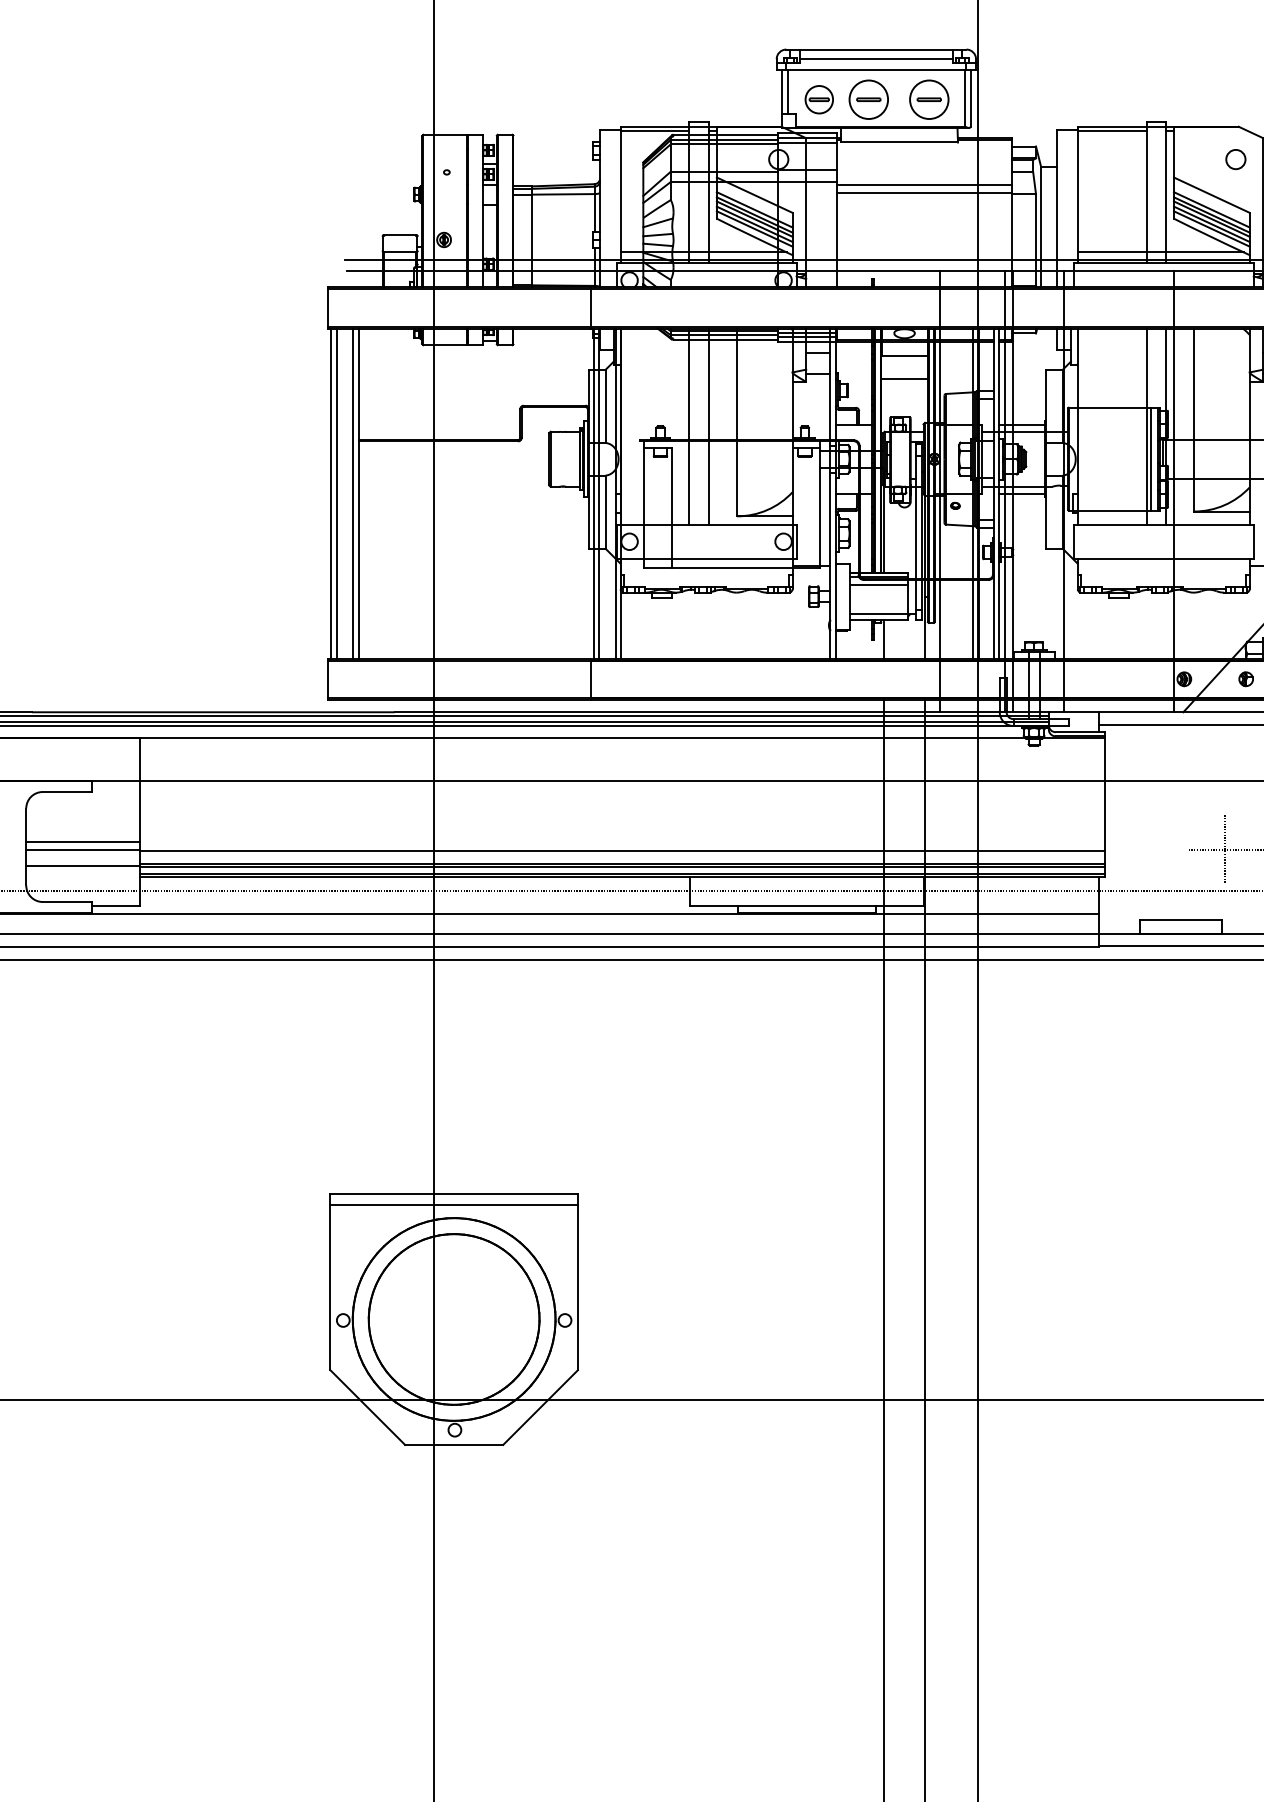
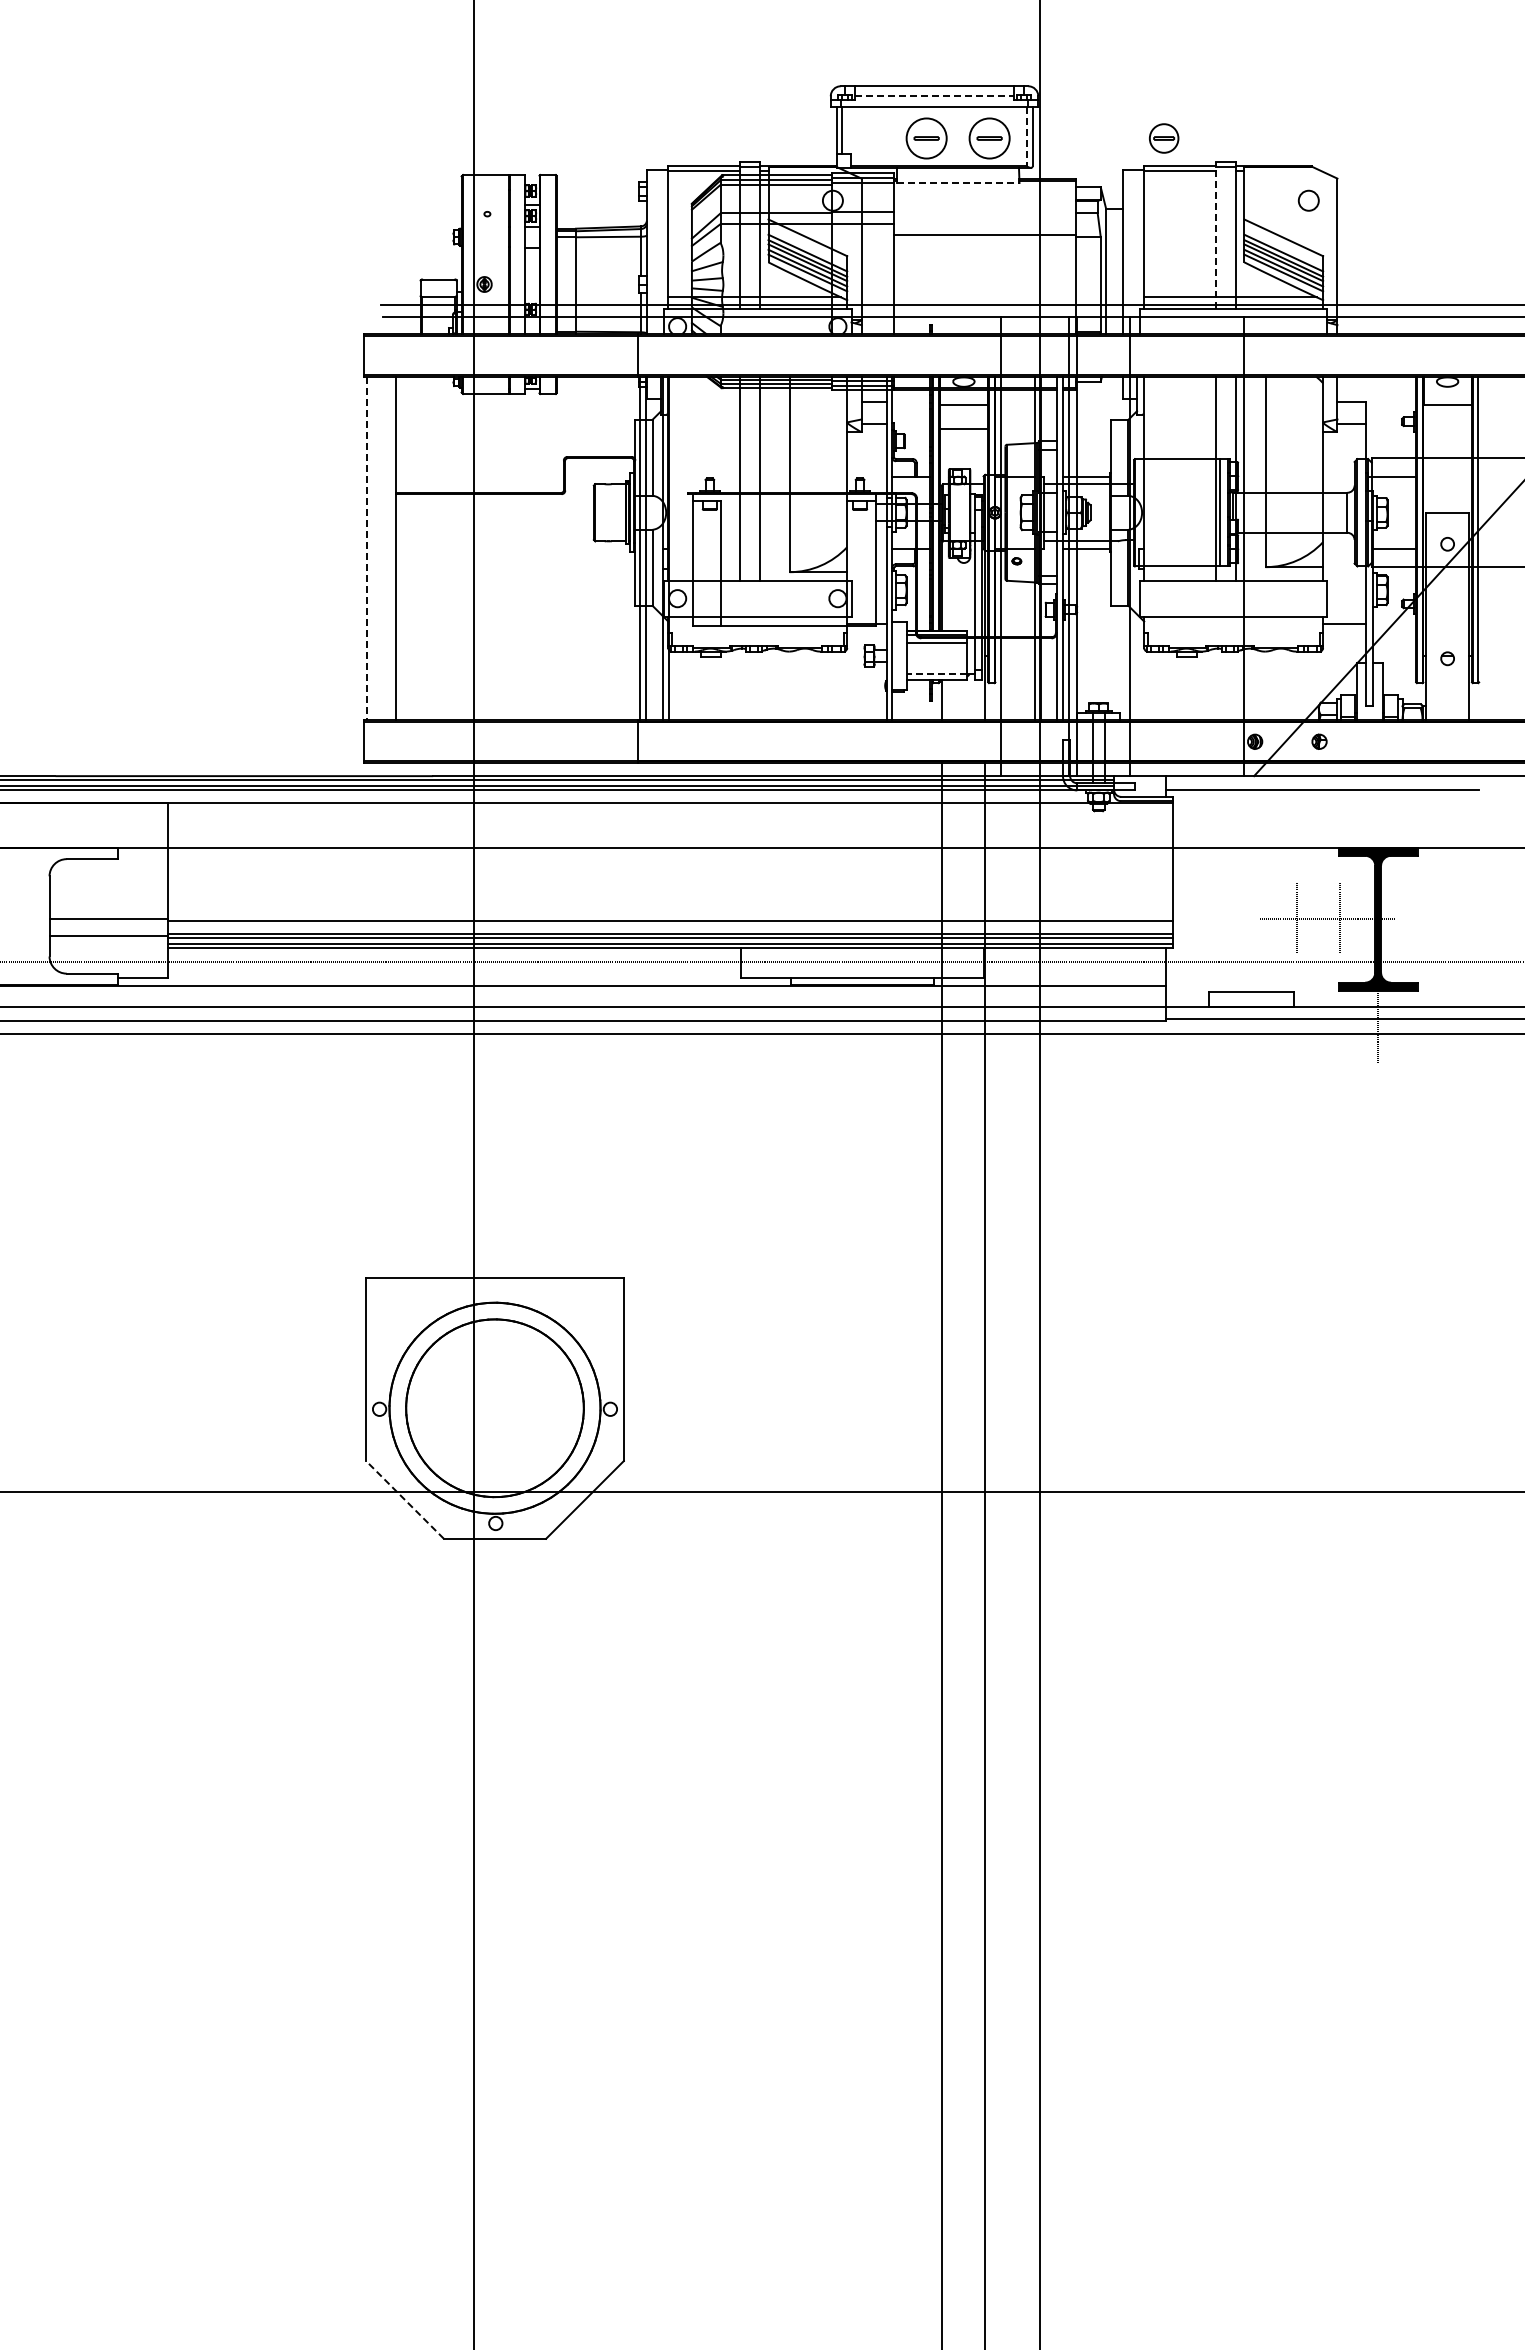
line: (877, 59) -> (935, 96), solid -> dashed
line: (964, 97) -> (1026, 136), solid -> dashed
part: (819, 99) -> (1164, 138), moved
line: (899, 142) -> (958, 183), solid -> dashed
line: (924, 184) -> (984, 226), removed
line: (1146, 191) -> (1215, 234), solid -> dashed
line: (331, 493) -> (367, 548), solid -> dashed
line: (336, 493) -> (372, 548), removed
line: (352, 493) -> (389, 548), removed
line: (878, 613) -> (936, 673), solid -> dashed
line: (82, 841) -> (108, 910), removed
line: (453, 1204) -> (494, 1288), removed
line: (368, 1407) -> (405, 1499), solid -> dashed

